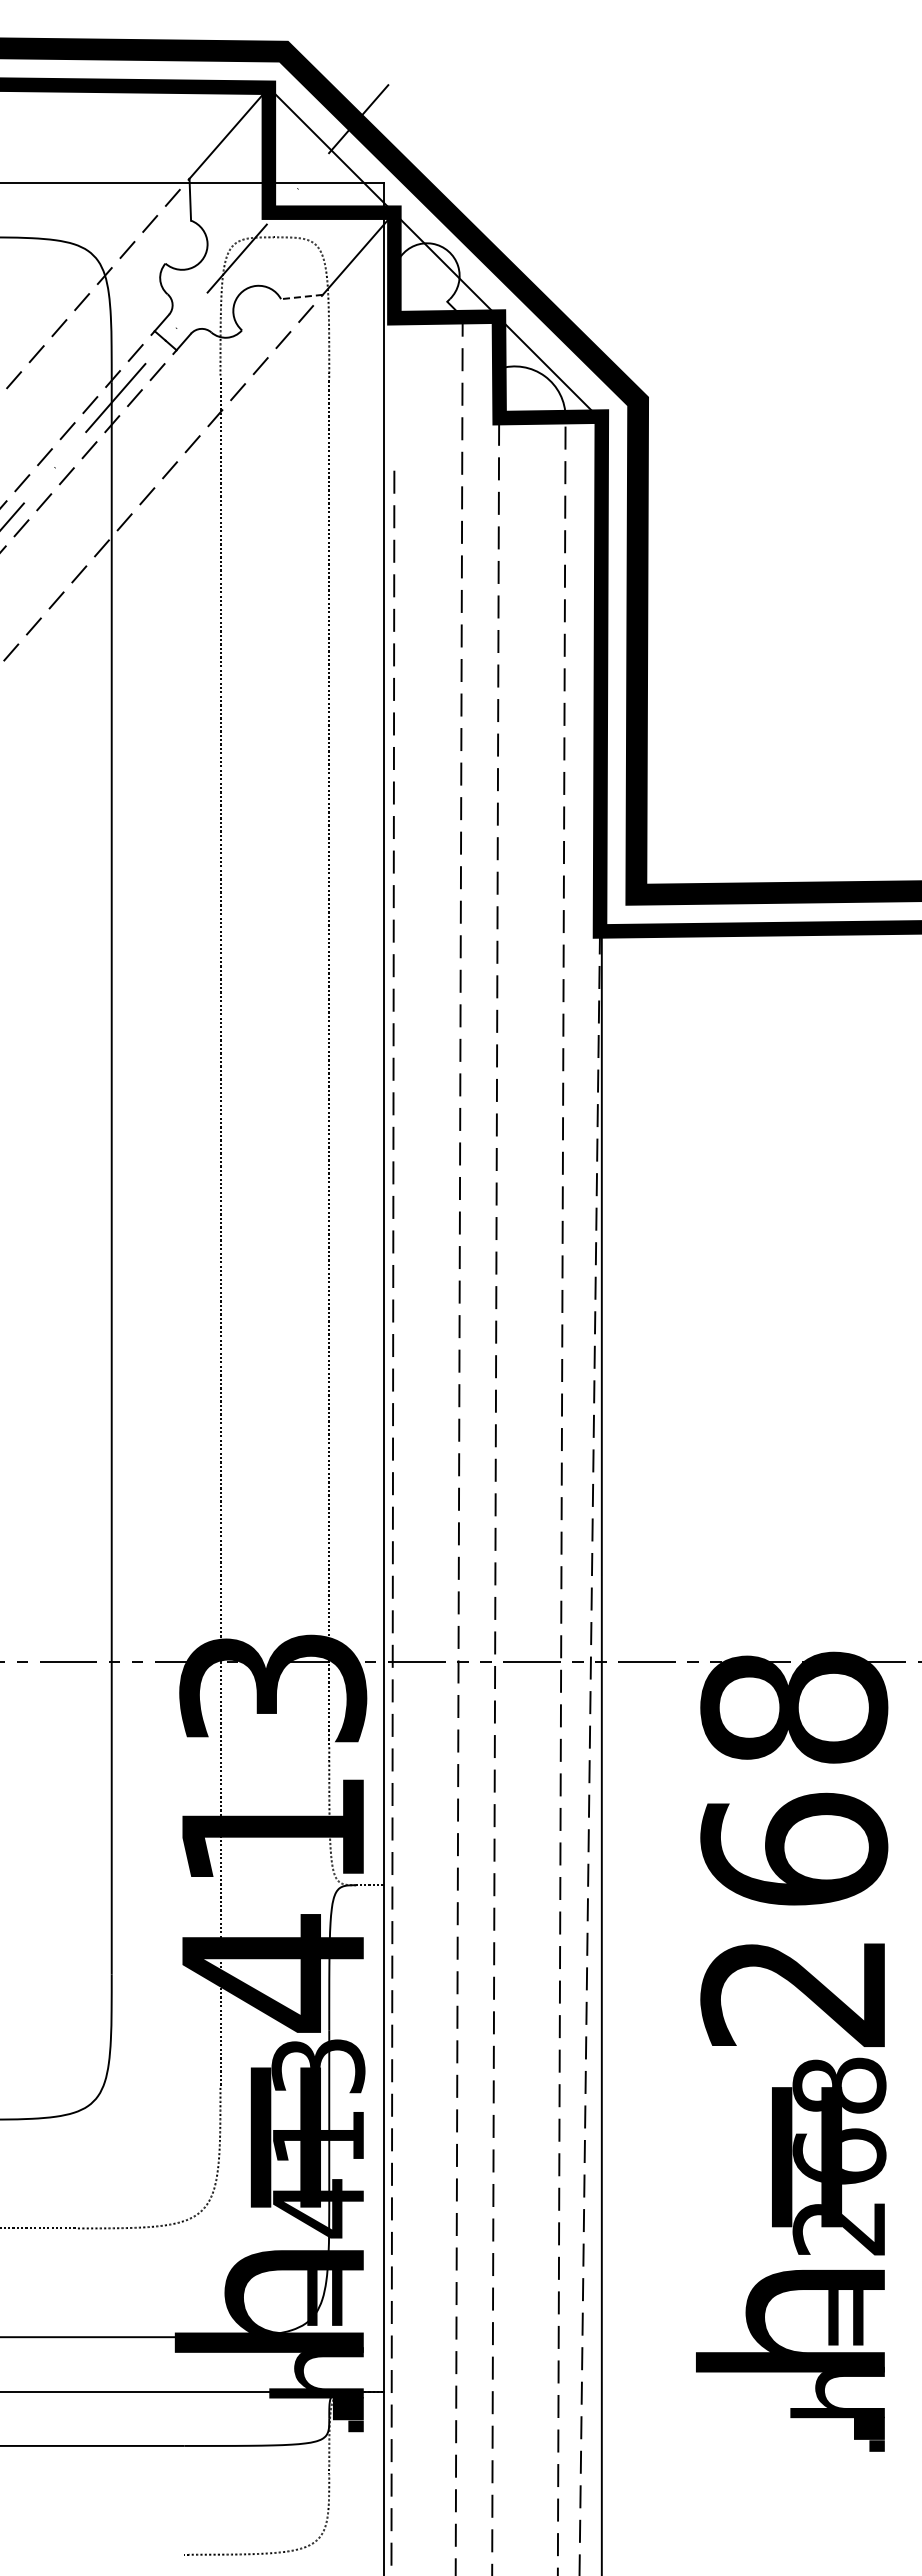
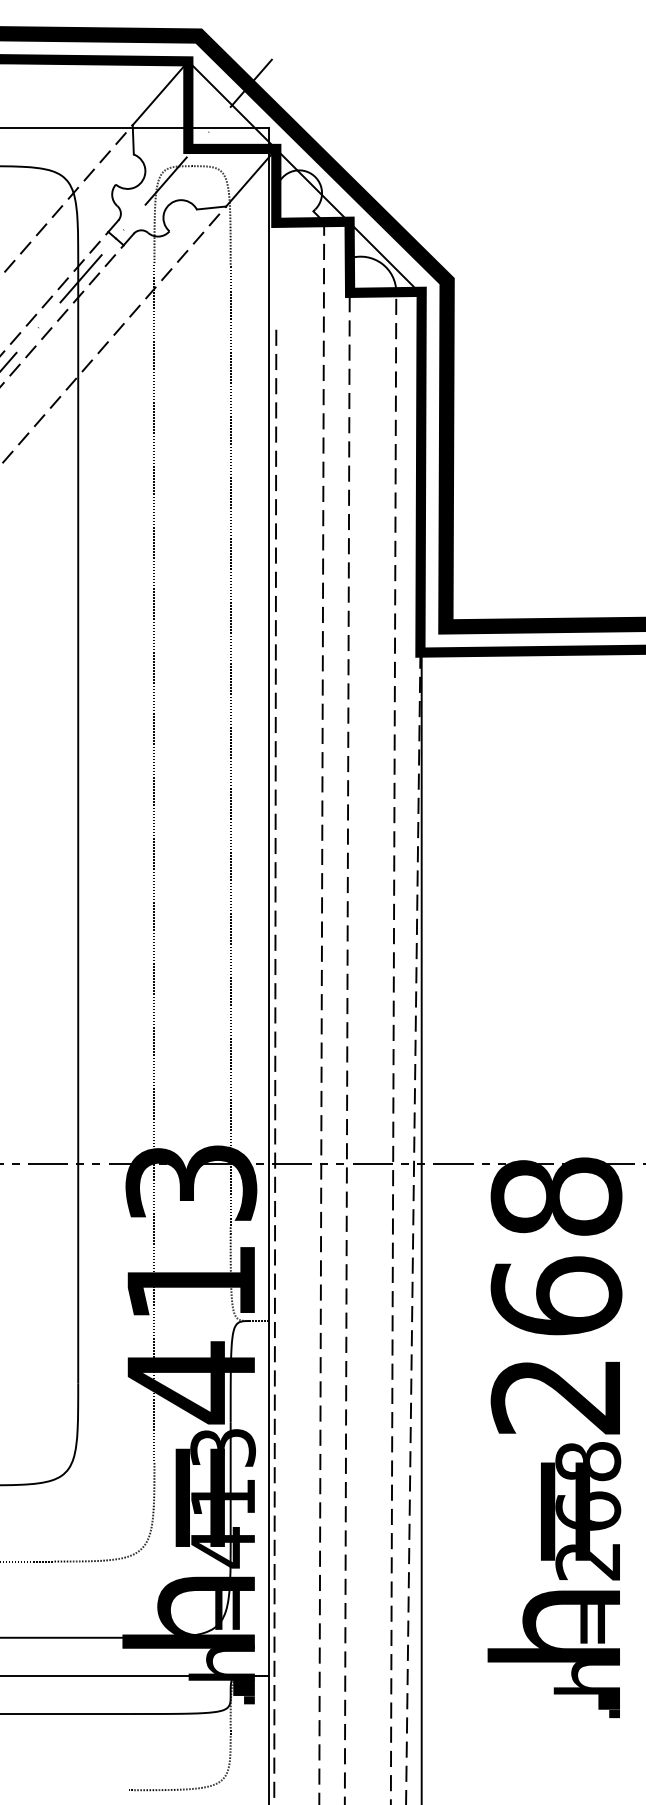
line: (301, 297) -> (211, 208), dashed -> solid

